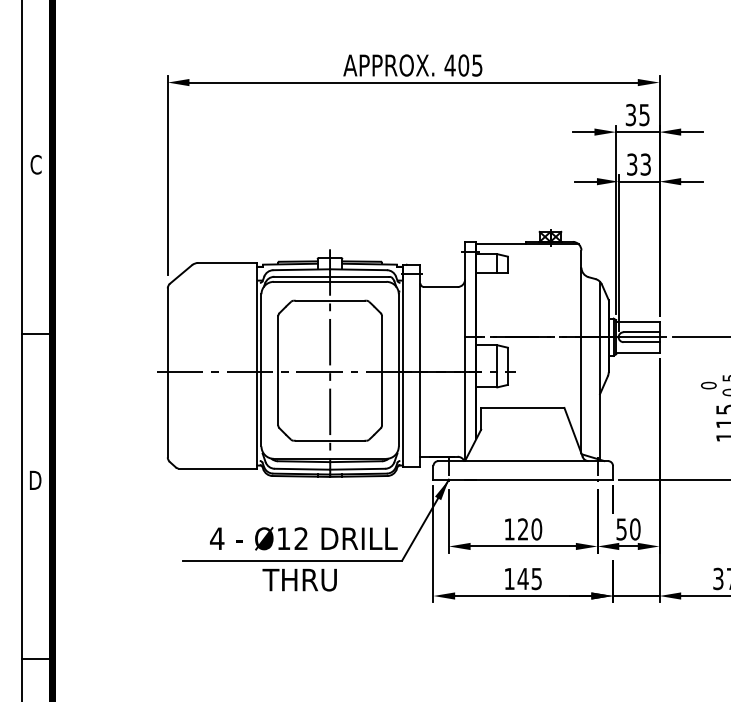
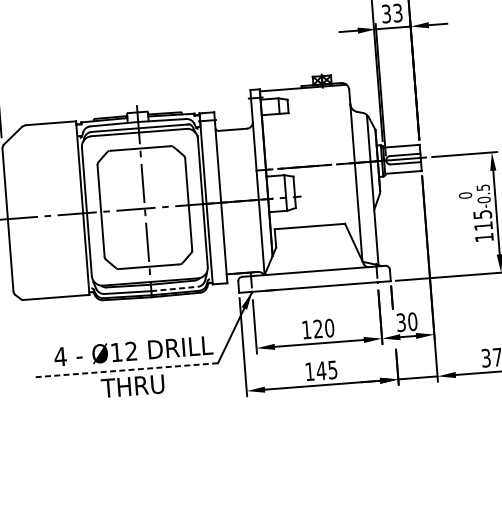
line: (357, 469) -> (174, 289), solid -> dashed
text: (621, 528) -> (401, 321), 50 -> 30
line: (292, 560) -> (125, 370), solid -> dashed

